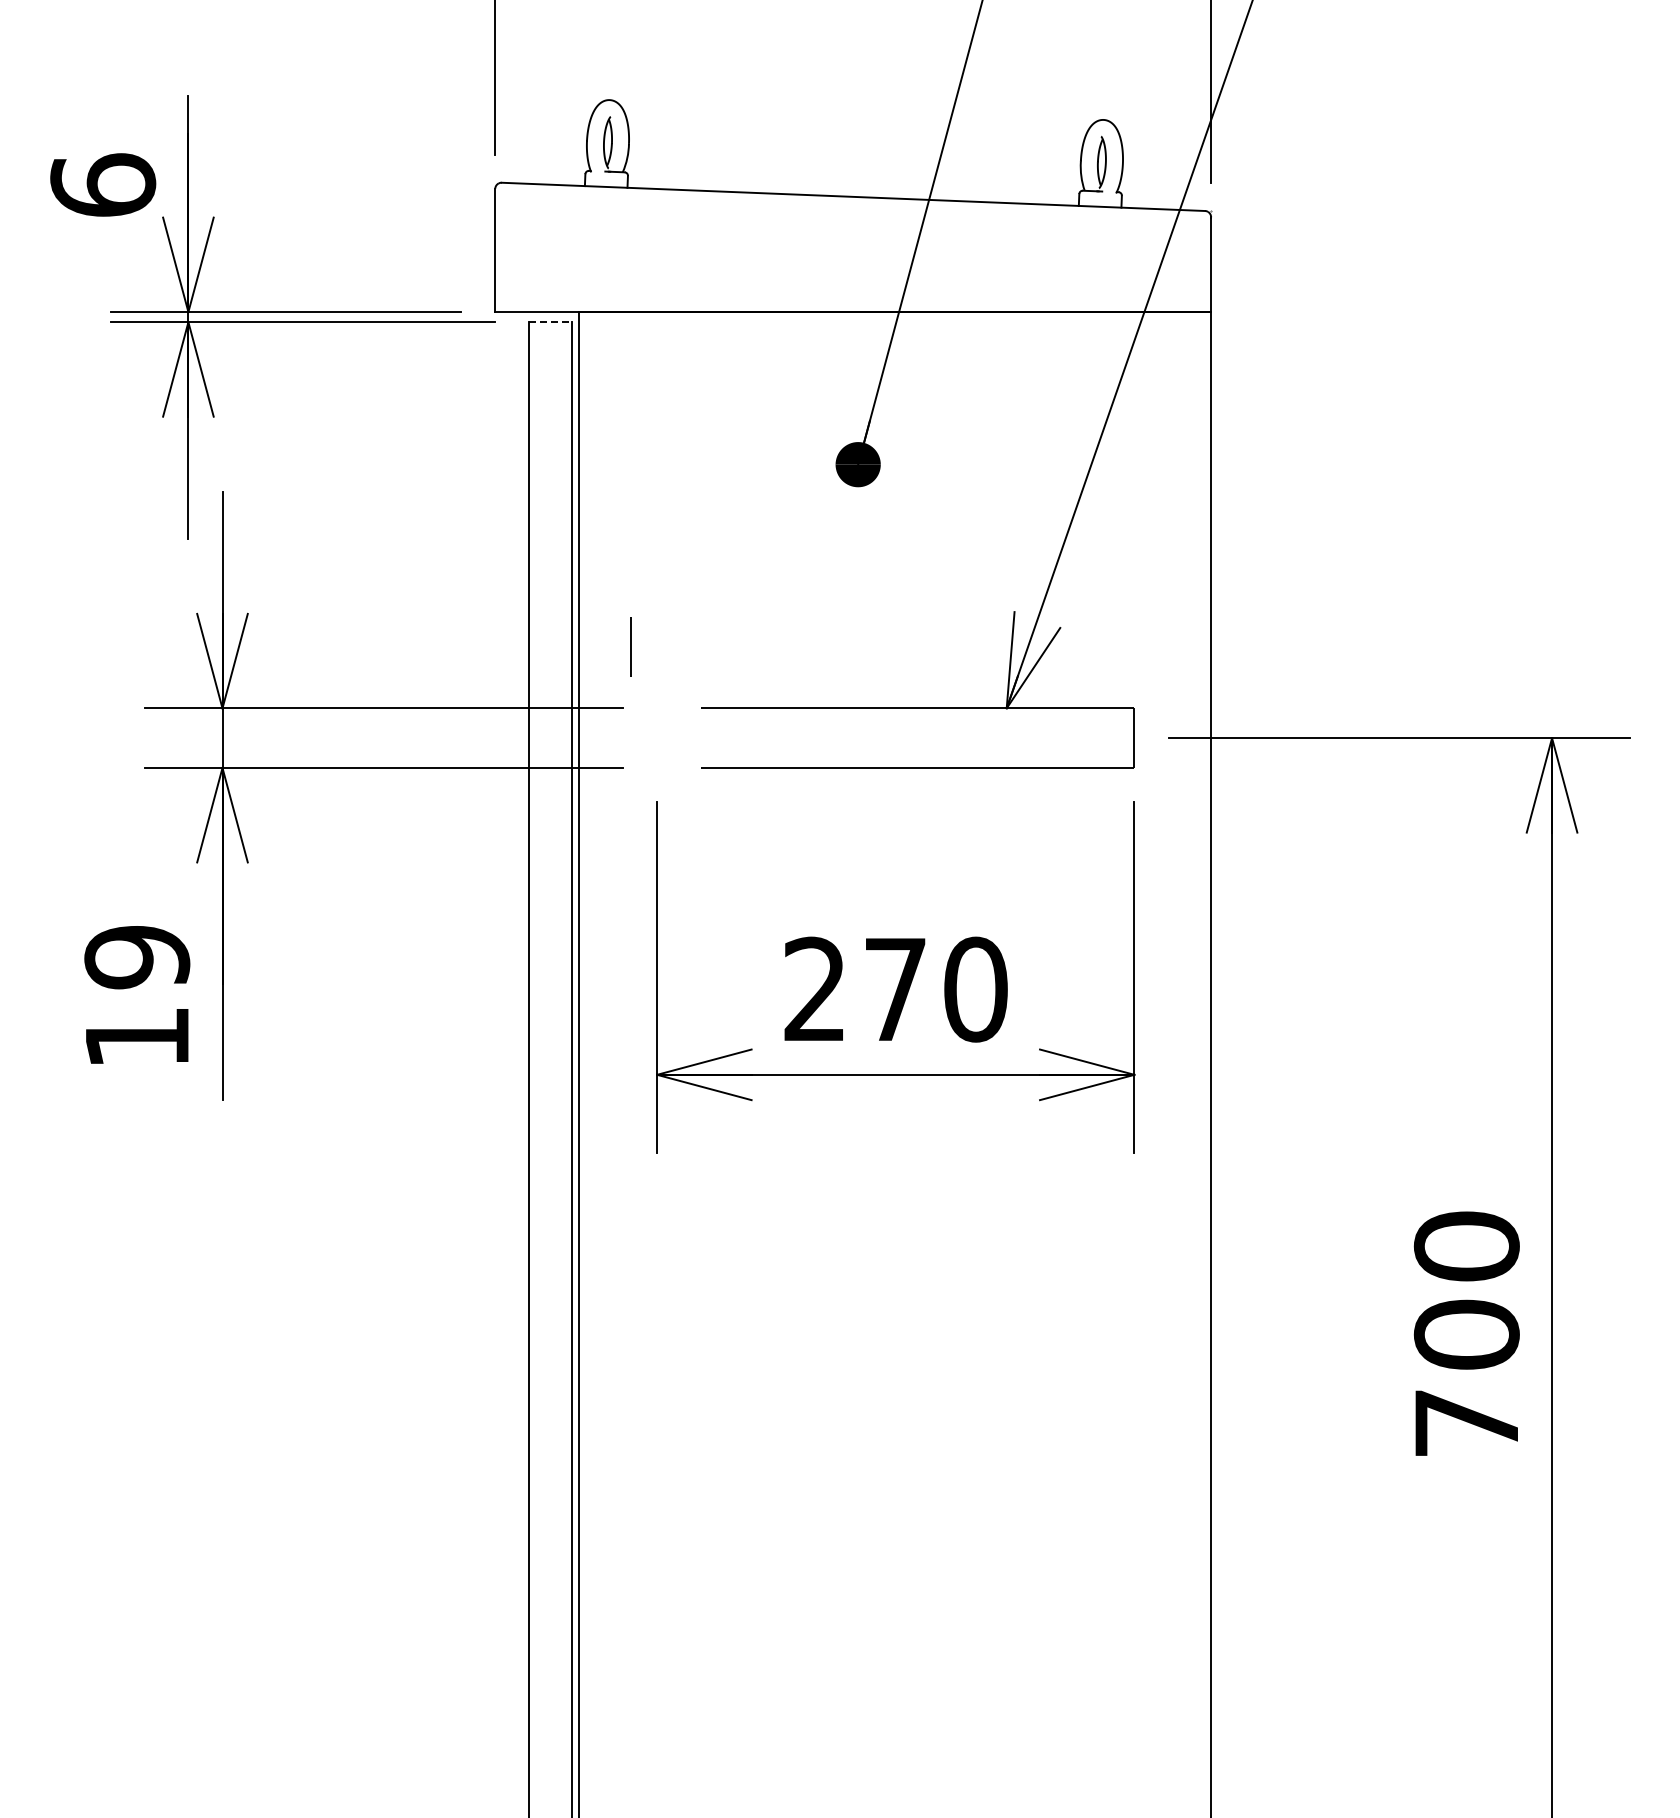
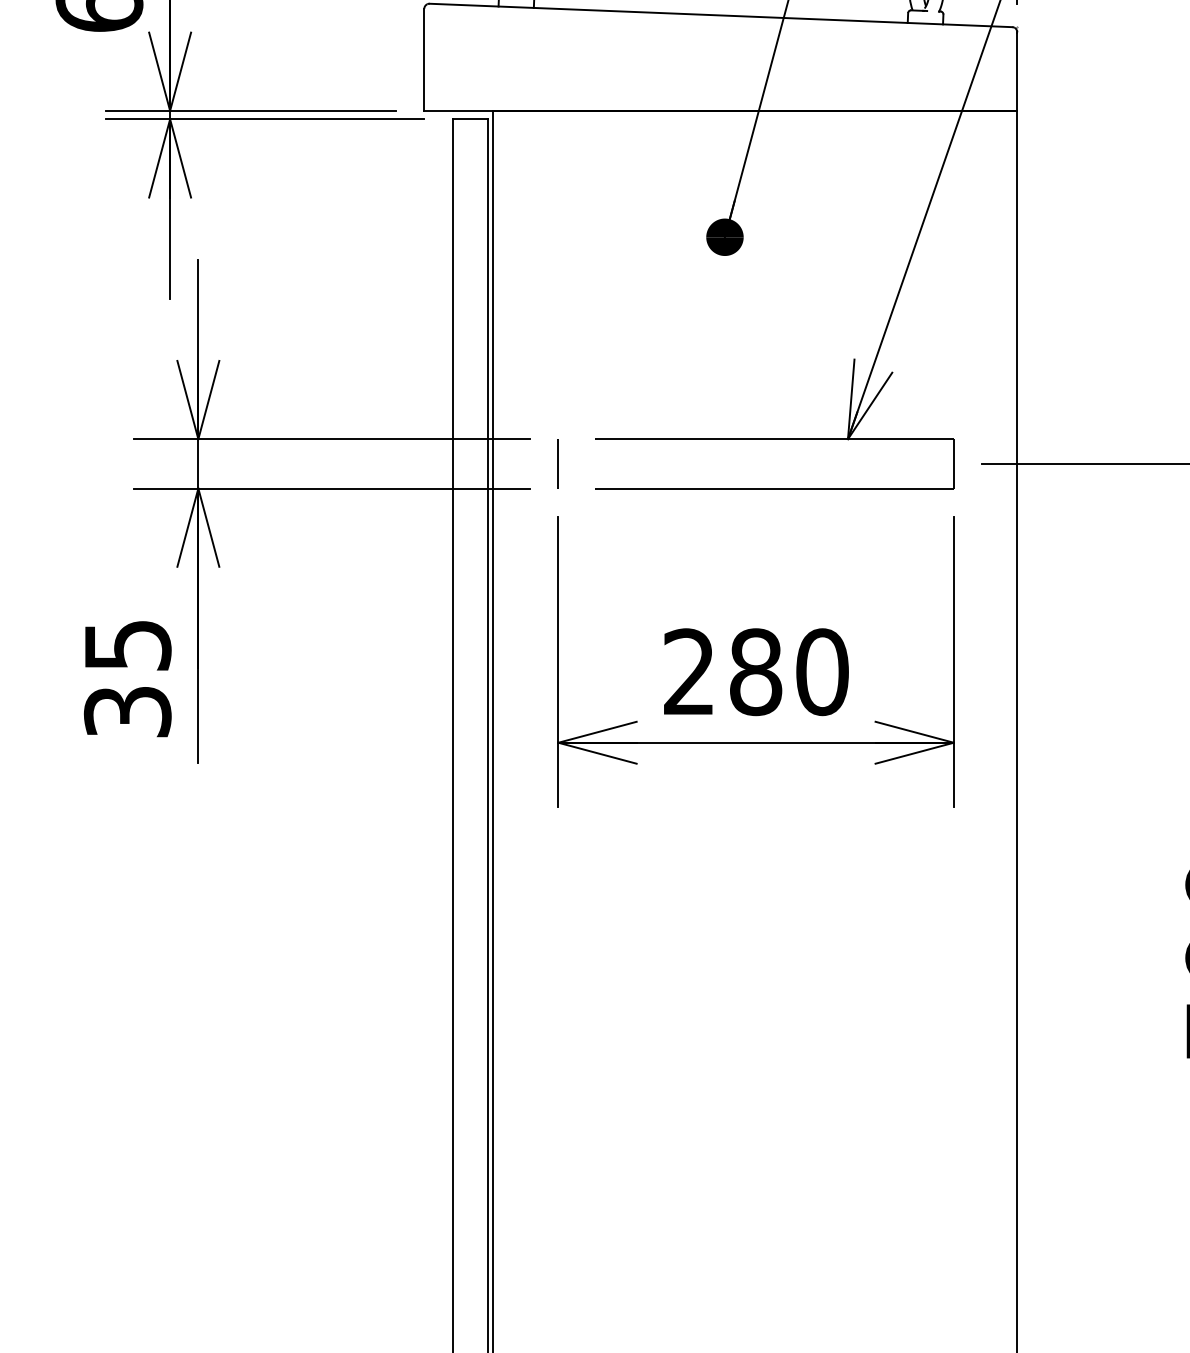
line: (551, 322) -> (470, 119), dashed -> solid
line: (630, 646) -> (557, 463), moved
text: (895, 989) -> (755, 672), 270 -> 280
text: (137, 996) -> (127, 677), 19 -> 35

